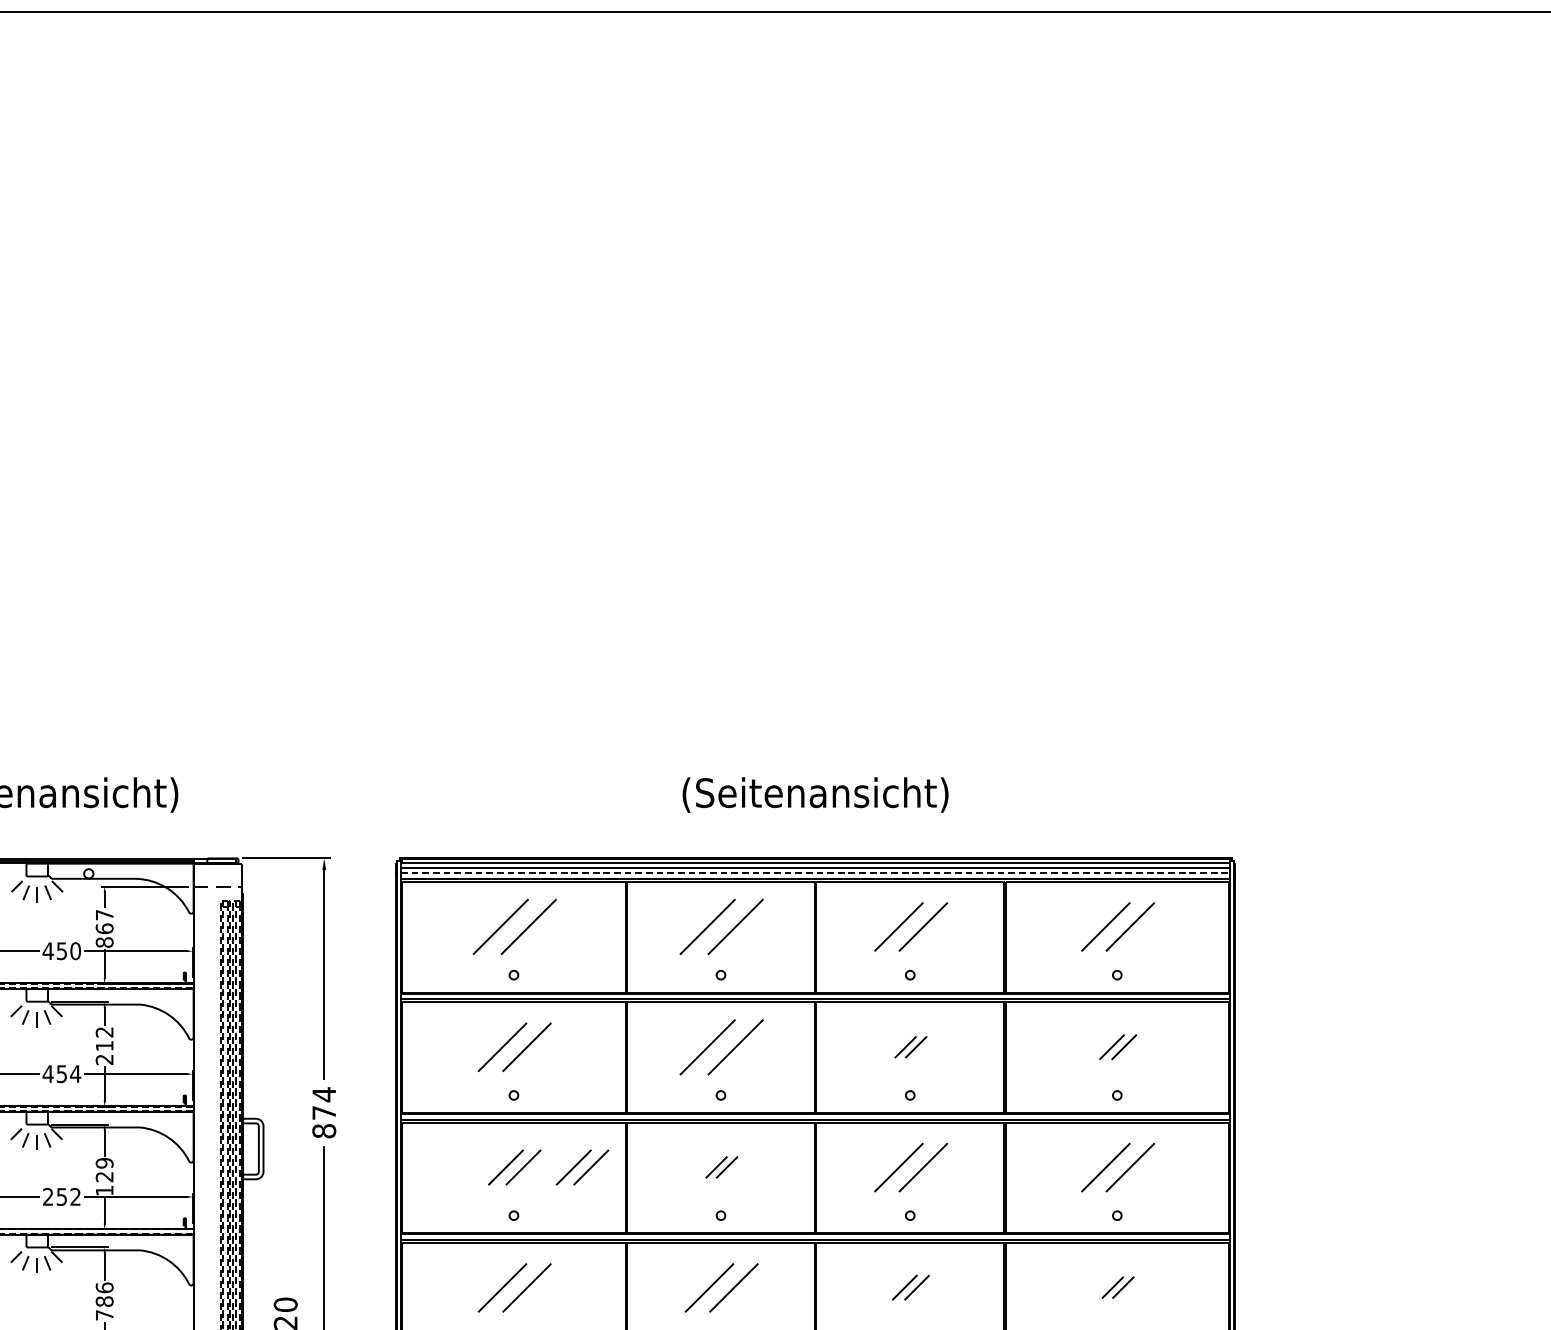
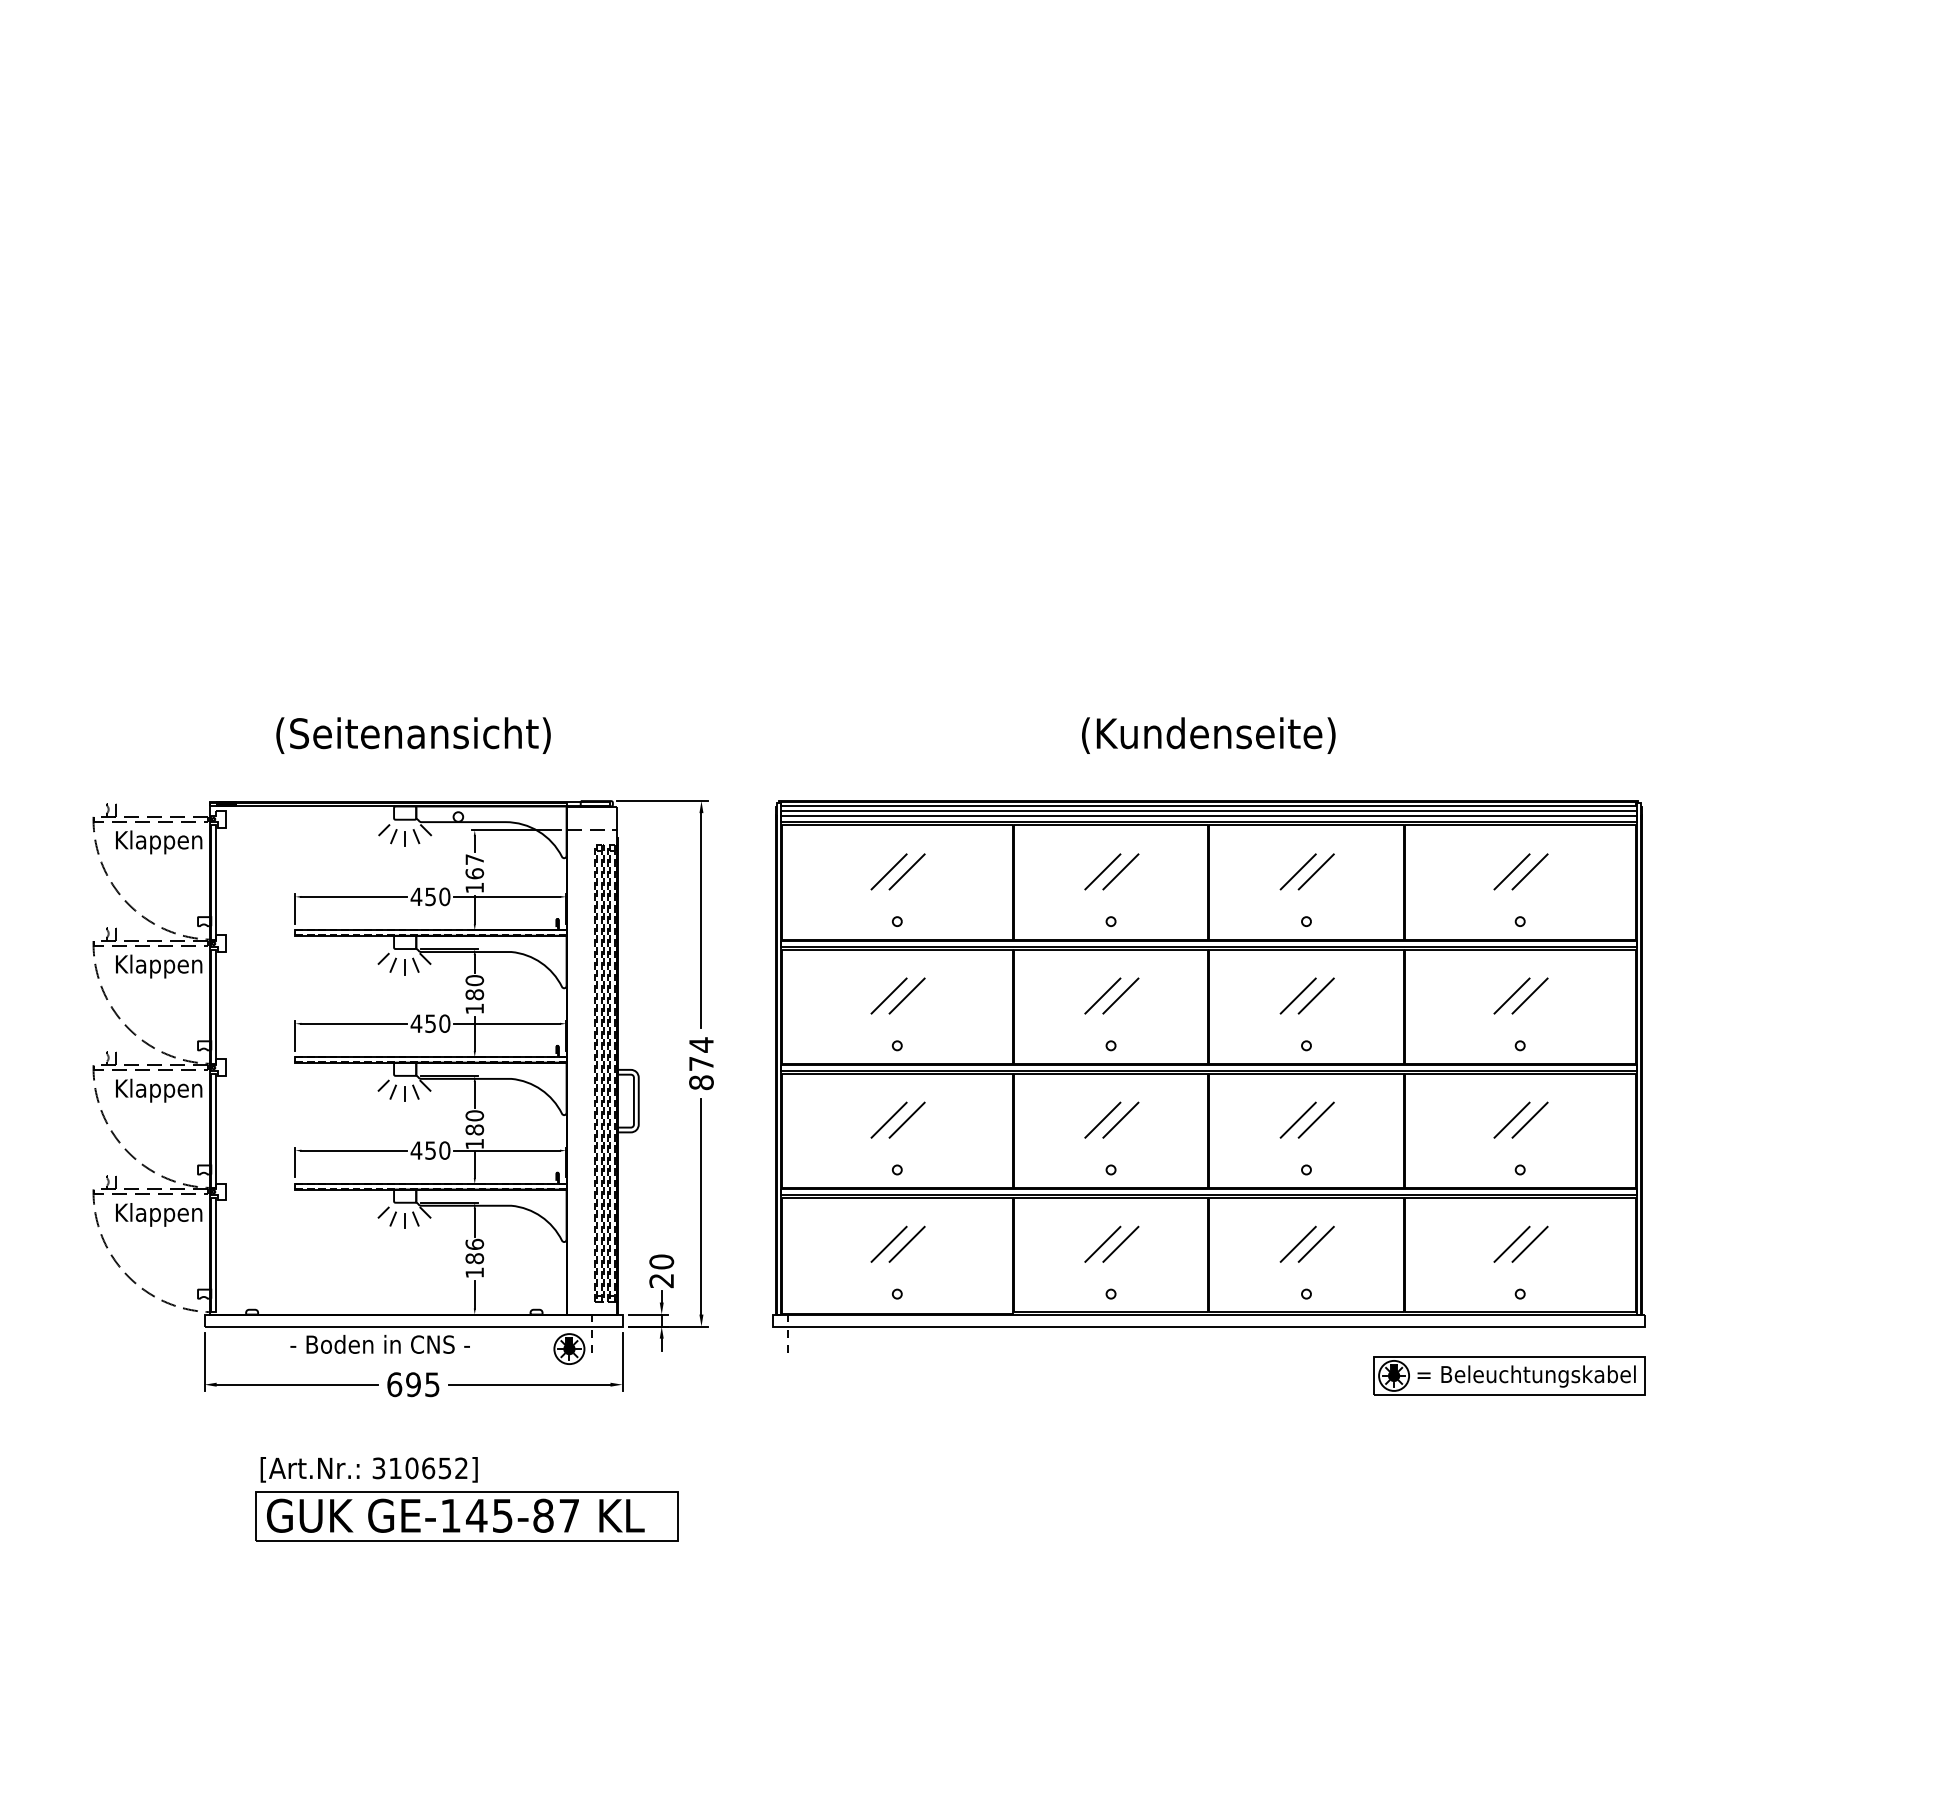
text: (815, 794) -> (1208, 735), (Seitenansicht) -> (Kundenseite)
line: (816, 873) -> (1209, 816), dashed -> solid
part: (514, 926) -> (897, 871), size x0.62
part: (721, 926) -> (1111, 871), size x0.62
part: (910, 926) -> (1306, 871), size x0.71
part: (1117, 926) -> (1520, 871), size x0.71
text: (104, 942) -> (474, 887), 867 -> 167
text: (104, 1045) -> (474, 994), 212 -> 180
part: (514, 1046) -> (897, 995), size x0.71
part: (721, 1046) -> (1111, 995), size x0.62
part: (910, 1046) -> (1306, 995), size x1.67
part: (1117, 1046) -> (1520, 995), size x1.43
text: (75, 1073) -> (444, 1023), 454 -> 450
part: (581, 1166) -> (967, 1119), removed
part: (721, 1166) -> (1111, 1119), size x1.67
part: (910, 1166) -> (1306, 1119), size x0.71
part: (1117, 1166) -> (1520, 1119), size x0.71
text: (104, 1169) -> (474, 1122), 129 -> 180
text: (61, 1196) -> (430, 1150), 252 -> 450
part: (514, 1286) -> (897, 1243), size x0.71
part: (721, 1286) -> (1111, 1243), size x0.71
part: (910, 1286) -> (1306, 1243), size x1.43
part: (1117, 1286) -> (1520, 1243), size x1.67
text: (104, 1315) -> (474, 1272), 786 -> 186

